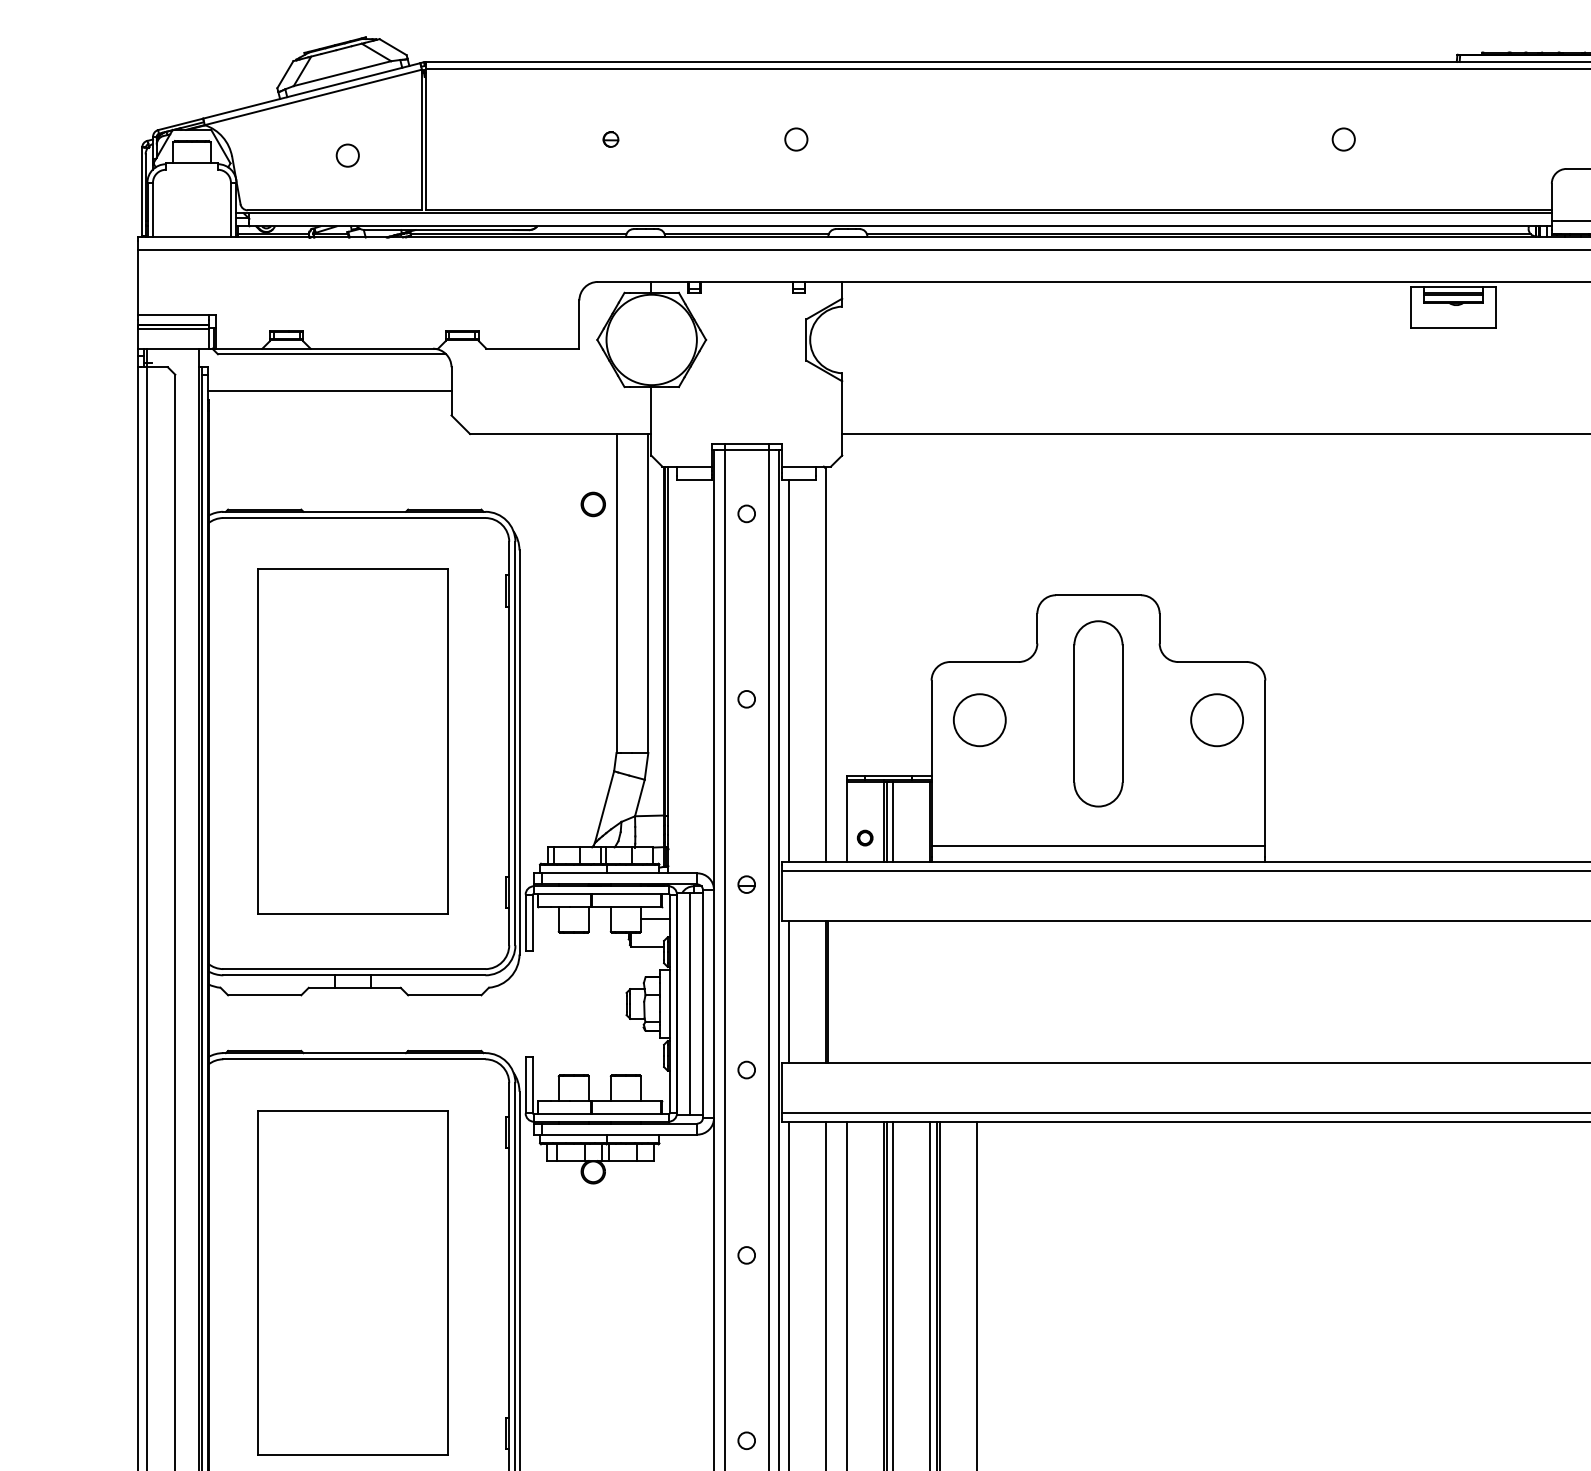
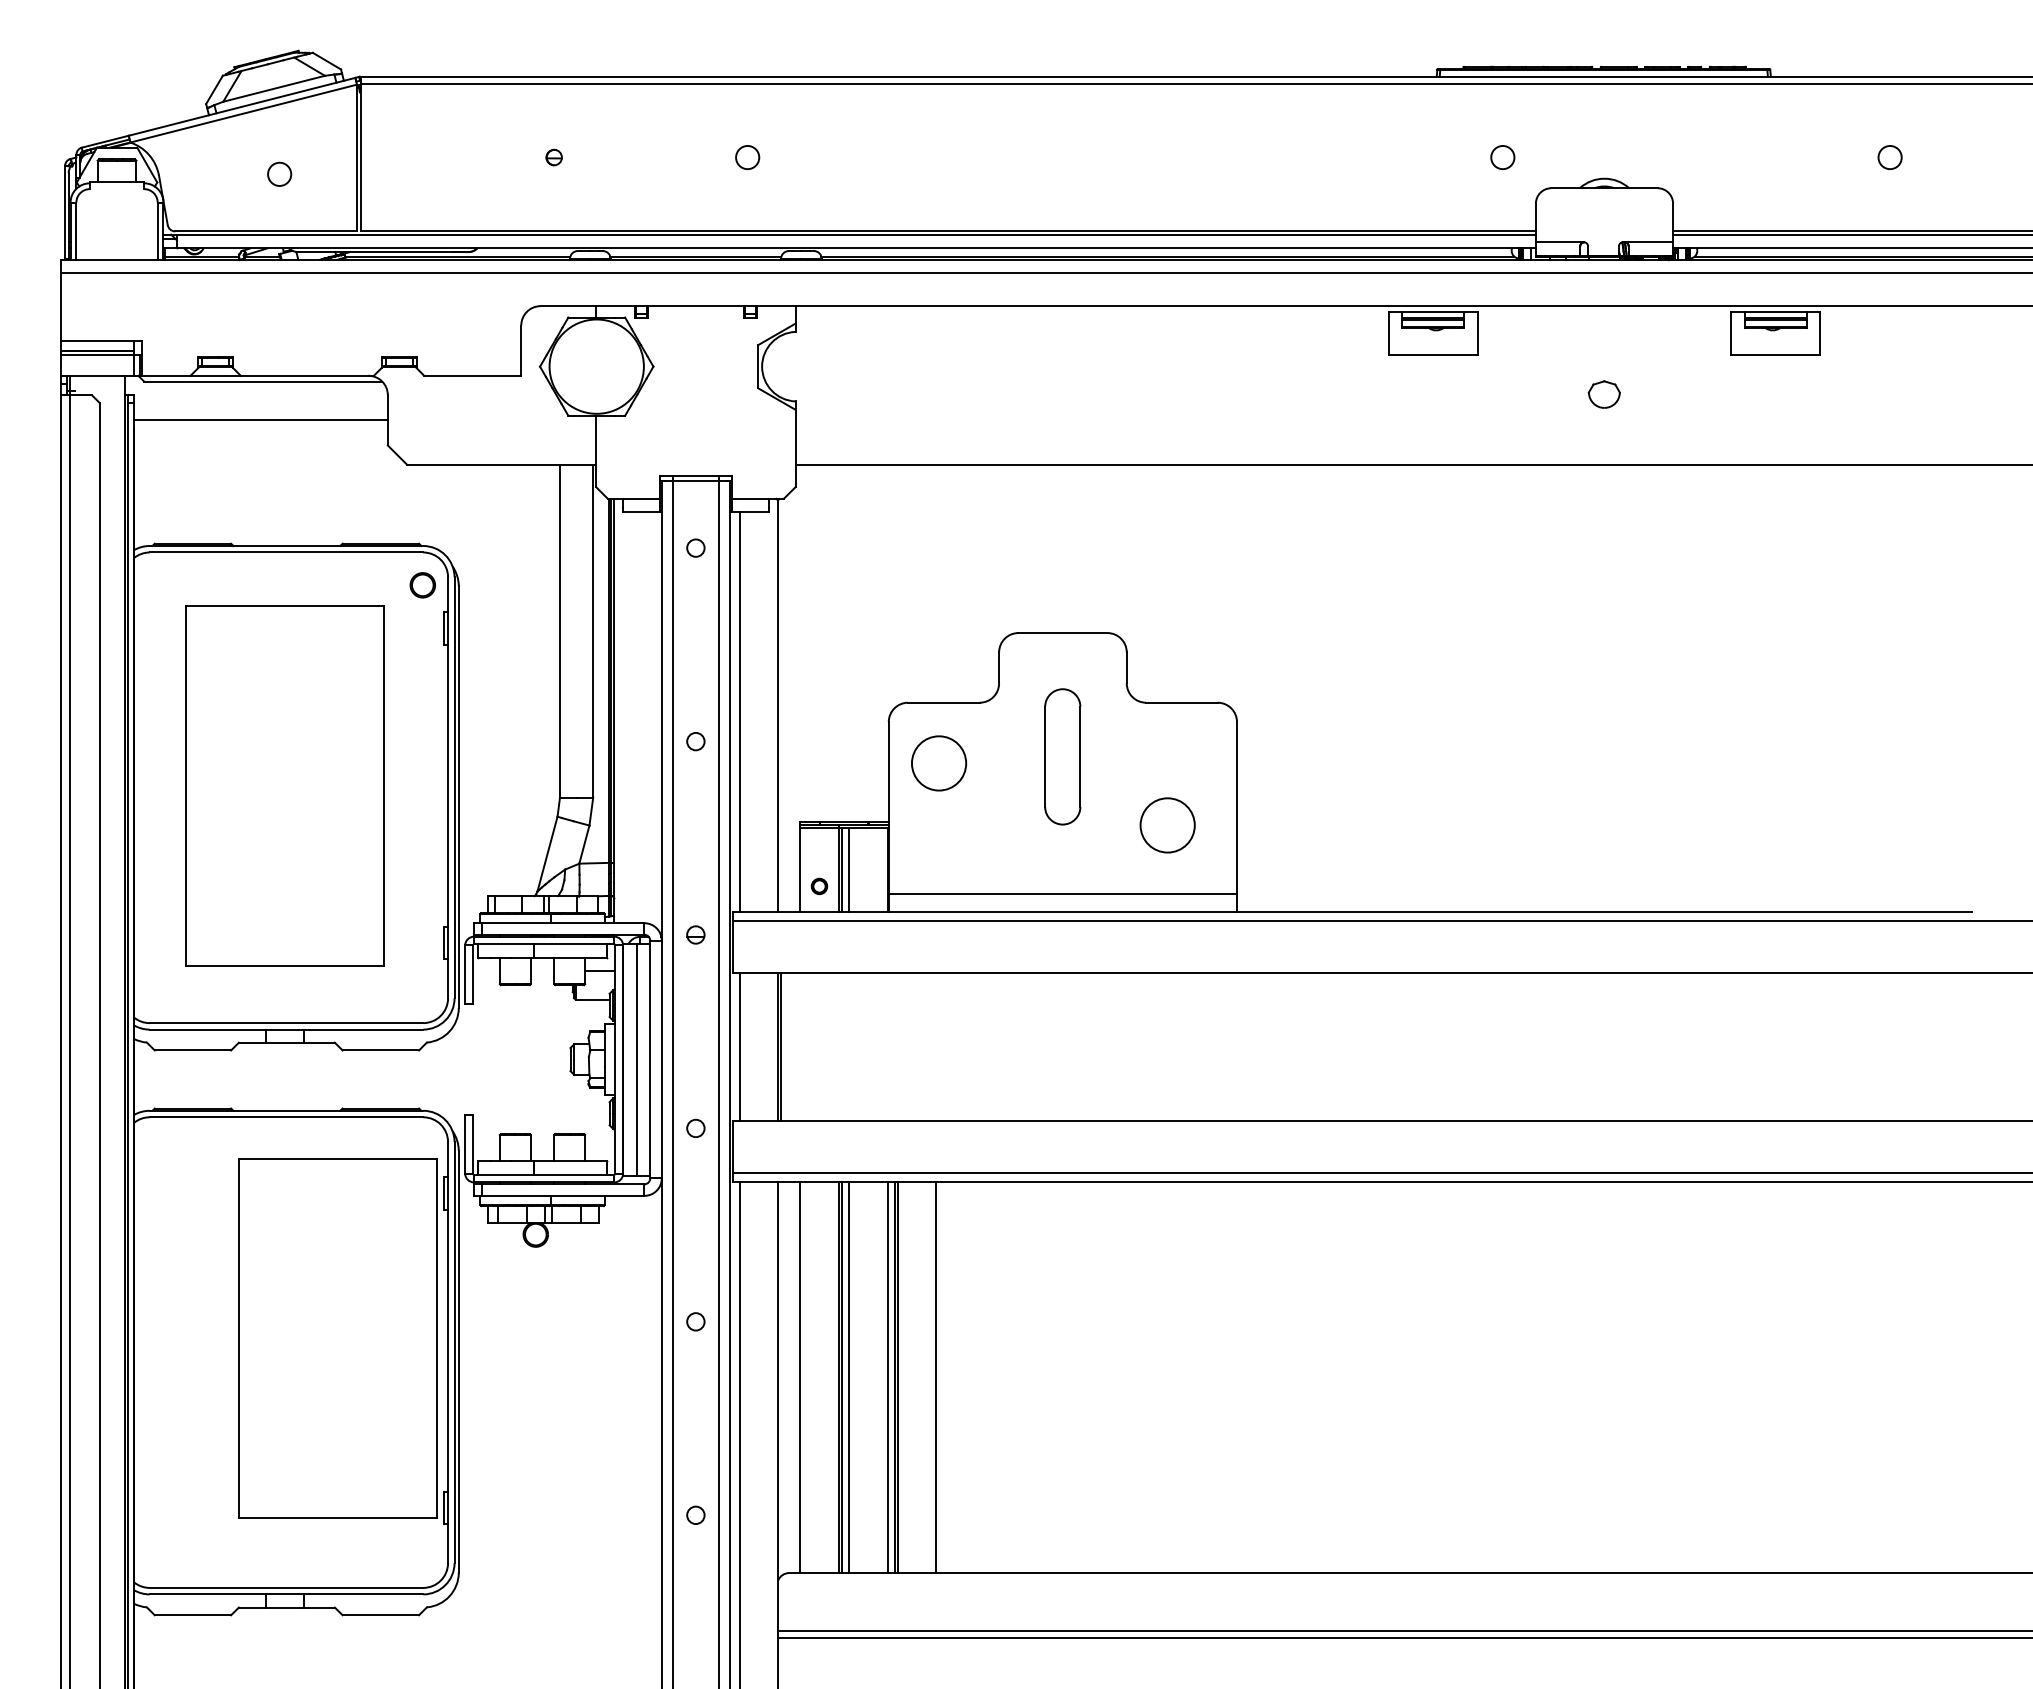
circle: (1343, 139) -> (1502, 157), moved
part: (593, 504) -> (422, 585), moved
part: (1098, 713) -> (1062, 756), size x0.7
circle: (1216, 720) -> (1167, 825), moved
part: (352, 1282) -> (337, 1338), moved

